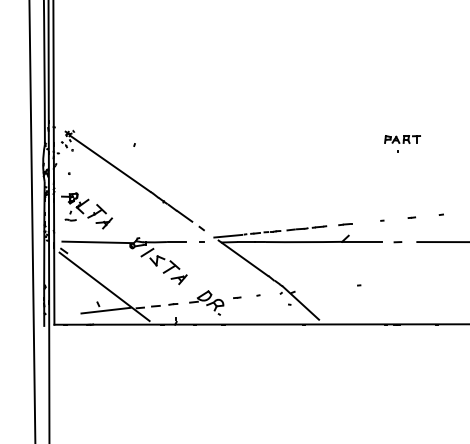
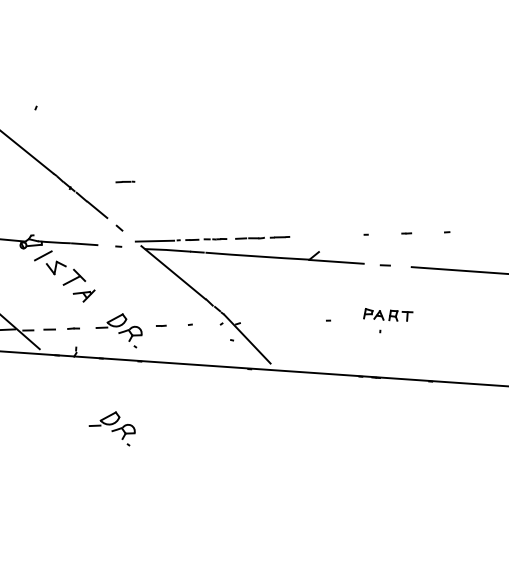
part: (402, 143) -> (387, 320), moved
line: (345, 224) -> (125, 182), moved
part: (206, 374) -> (112, 427), added

